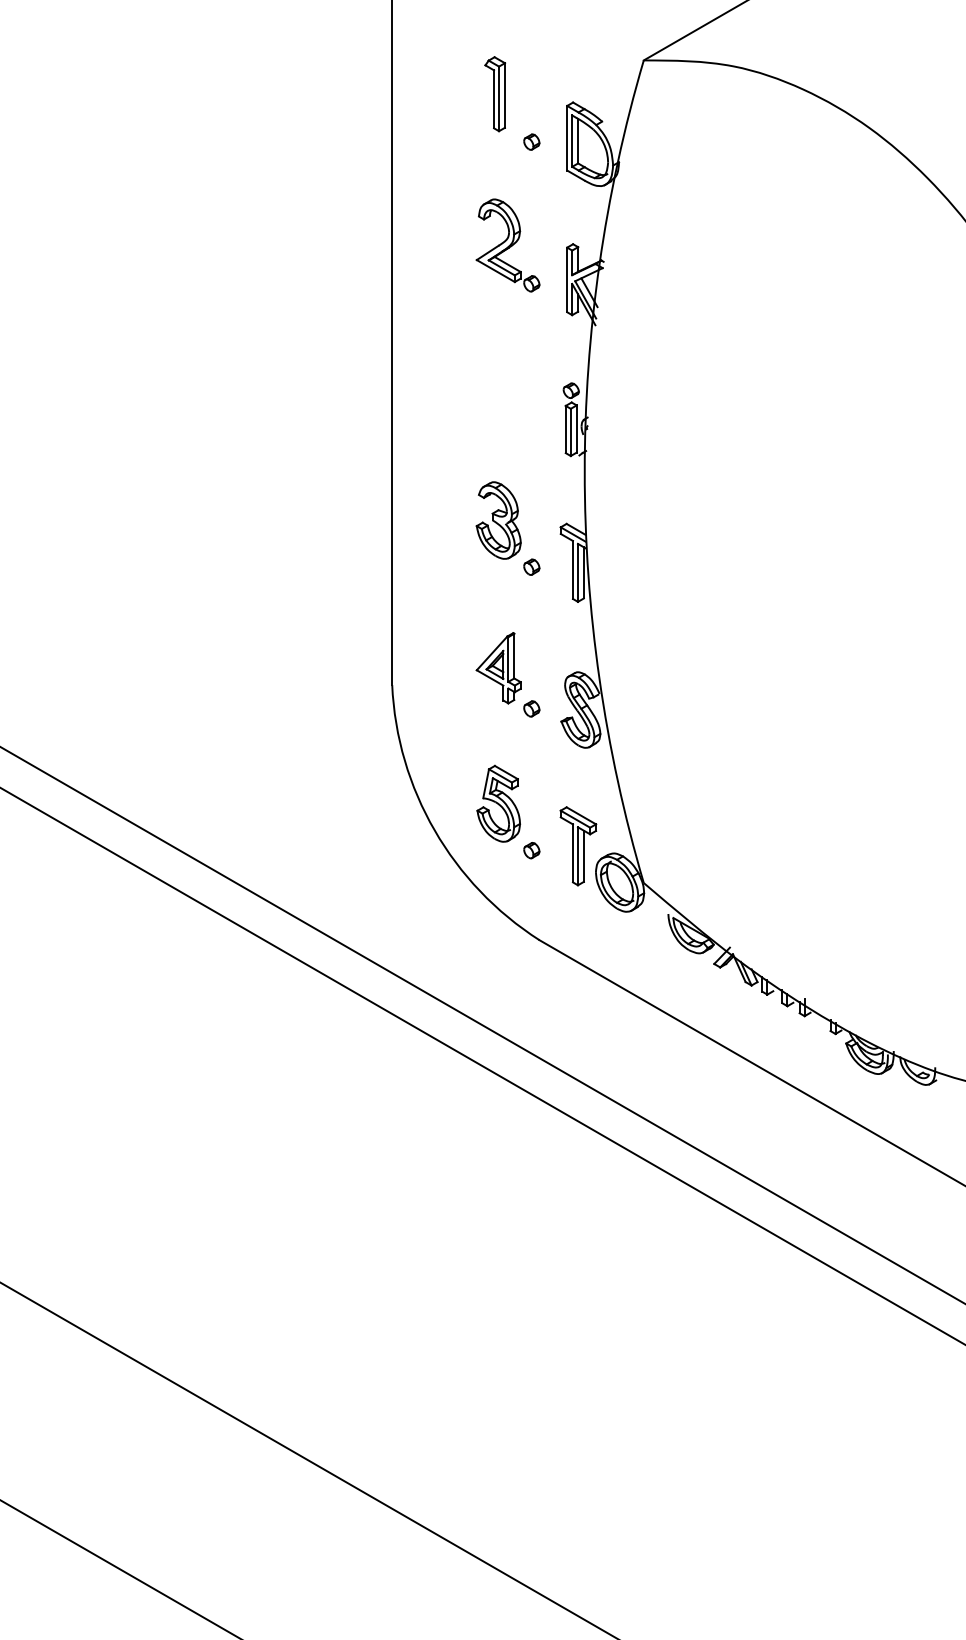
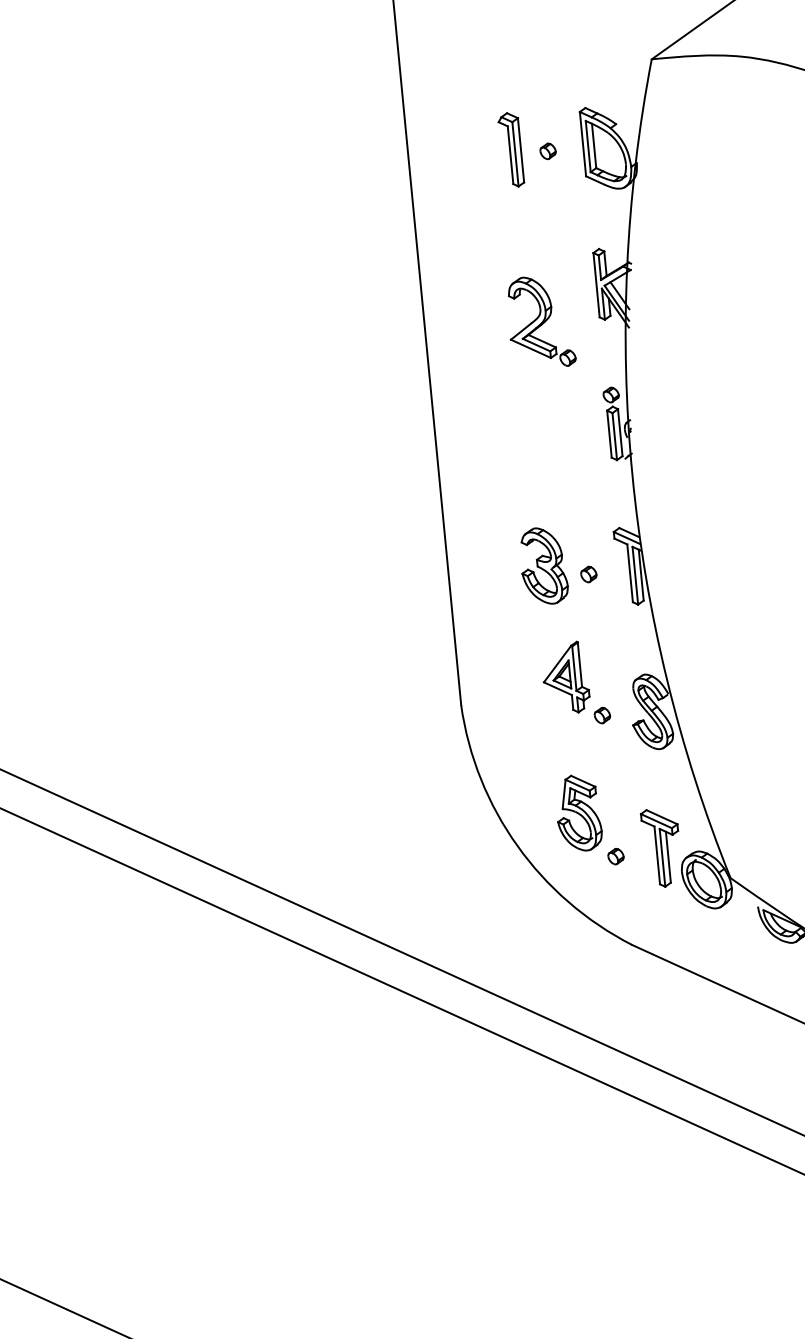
part: (495, 94) -> (511, 150), moved
part: (507, 245) -> (540, 322), moved
part: (498, 520) -> (543, 566), moved

